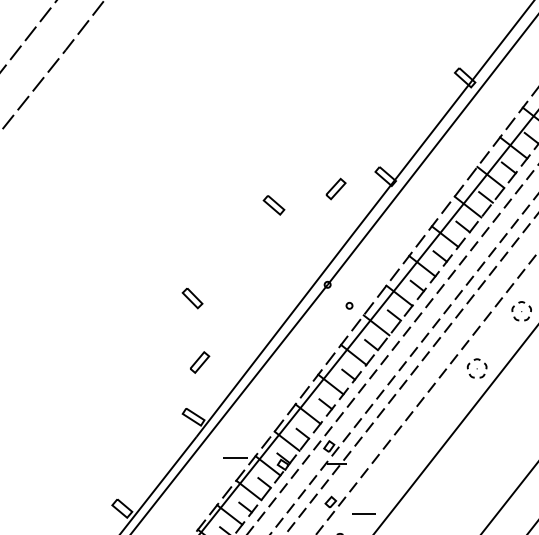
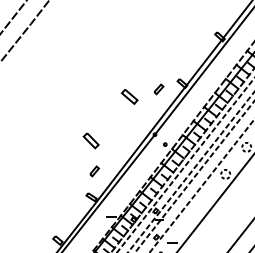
part: (273, 206) -> (129, 97), size x1.6
part: (191, 299) -> (90, 141), size x1.6

